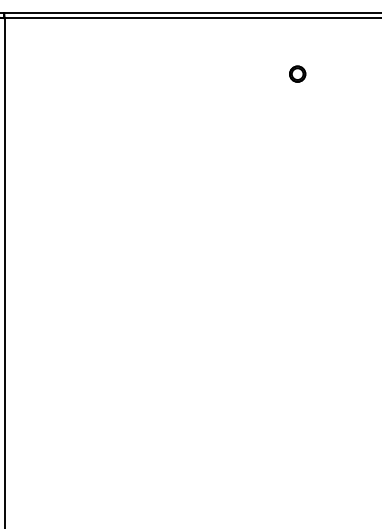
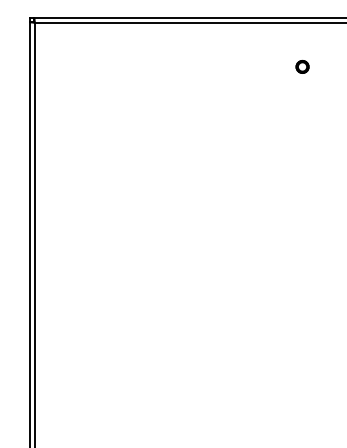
circle: (297, 73) -> (302, 66), moved

